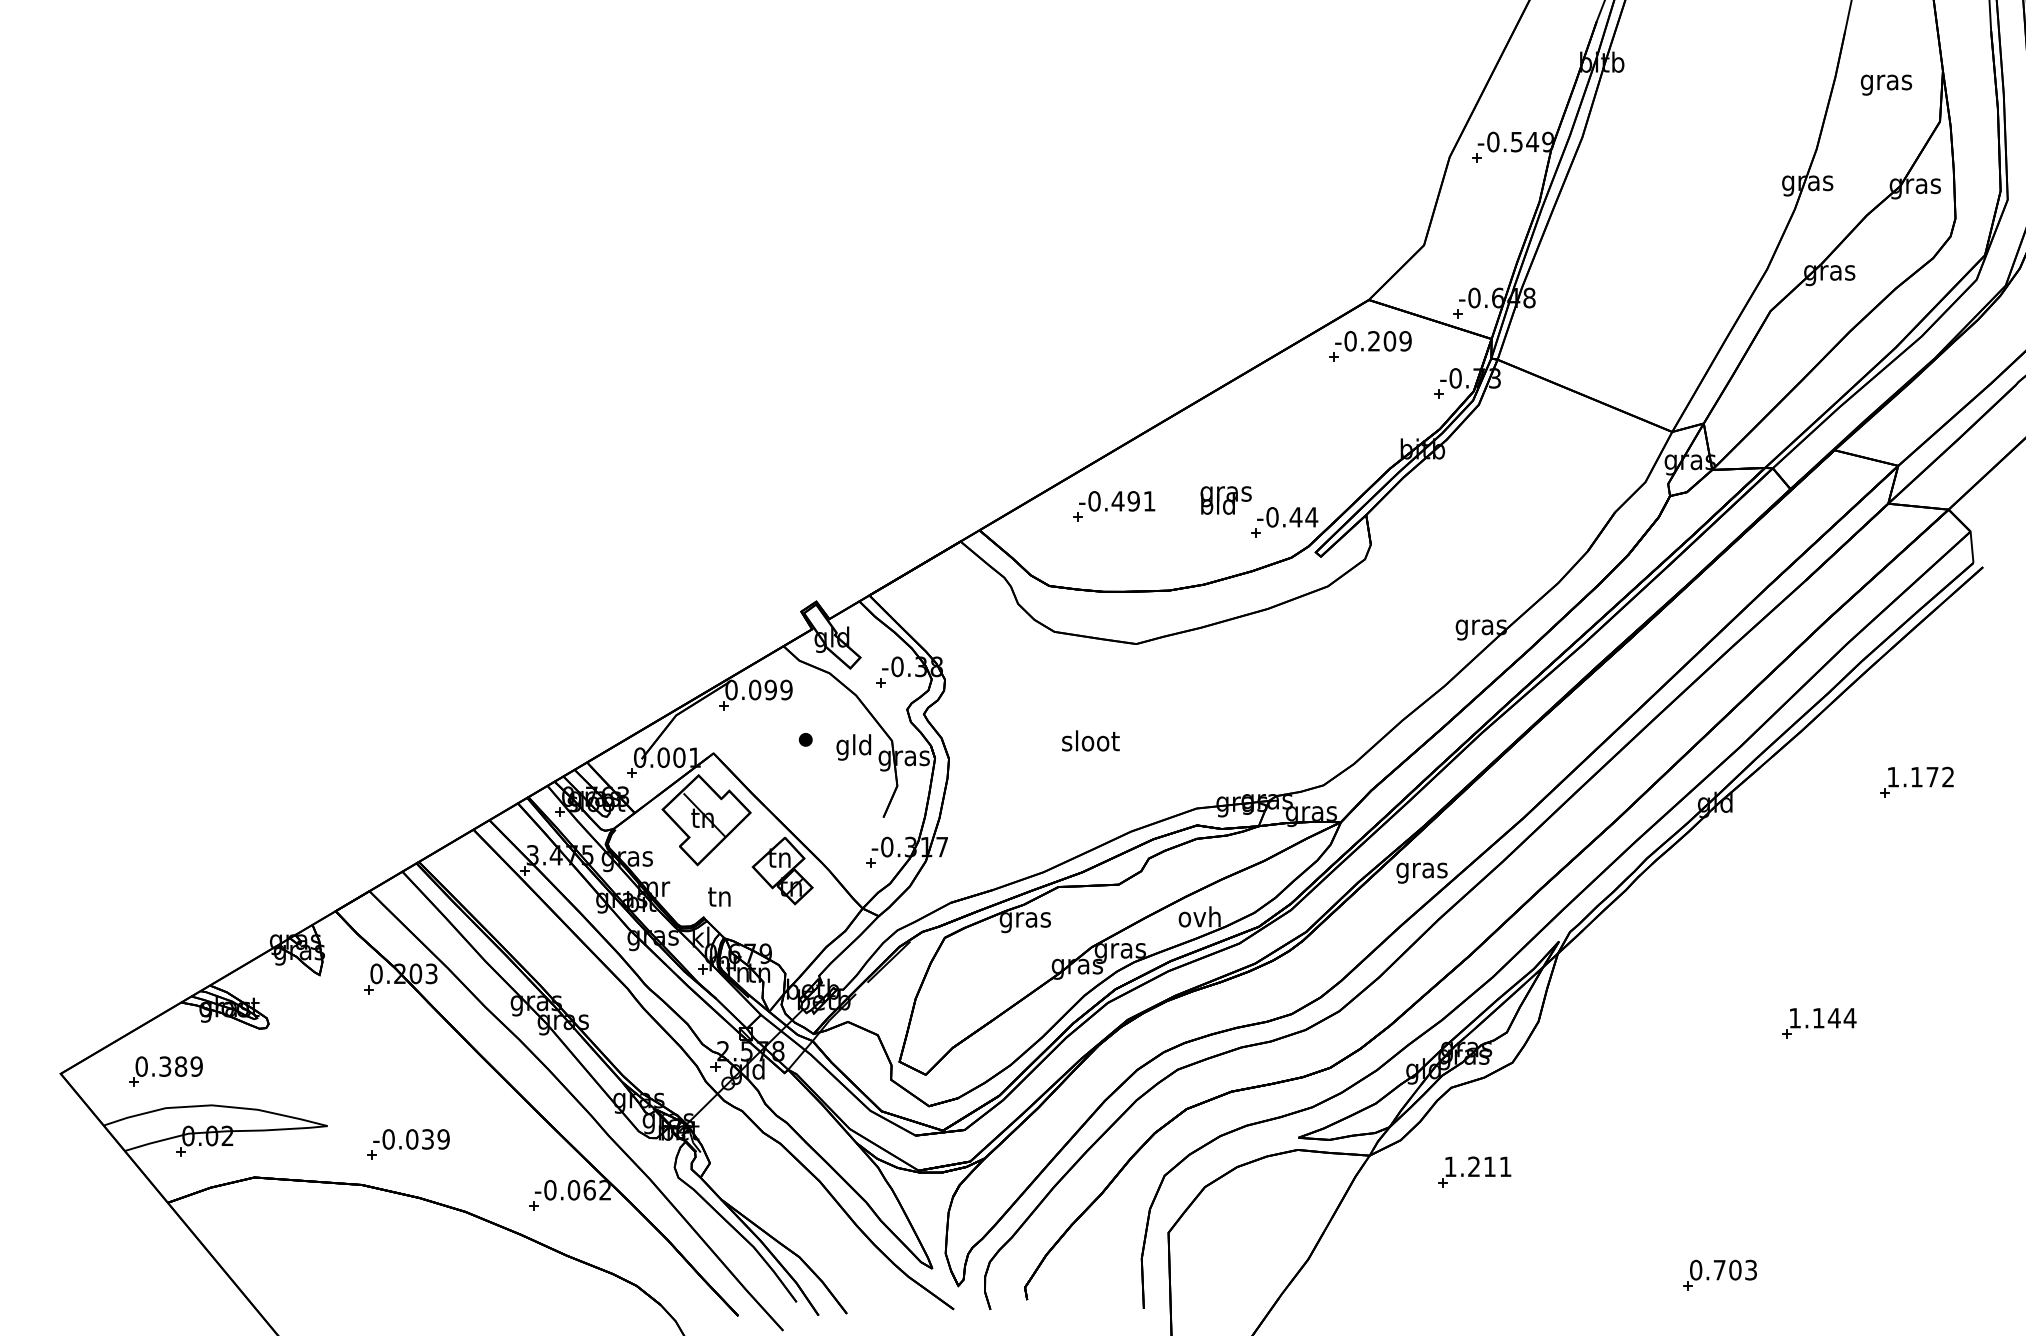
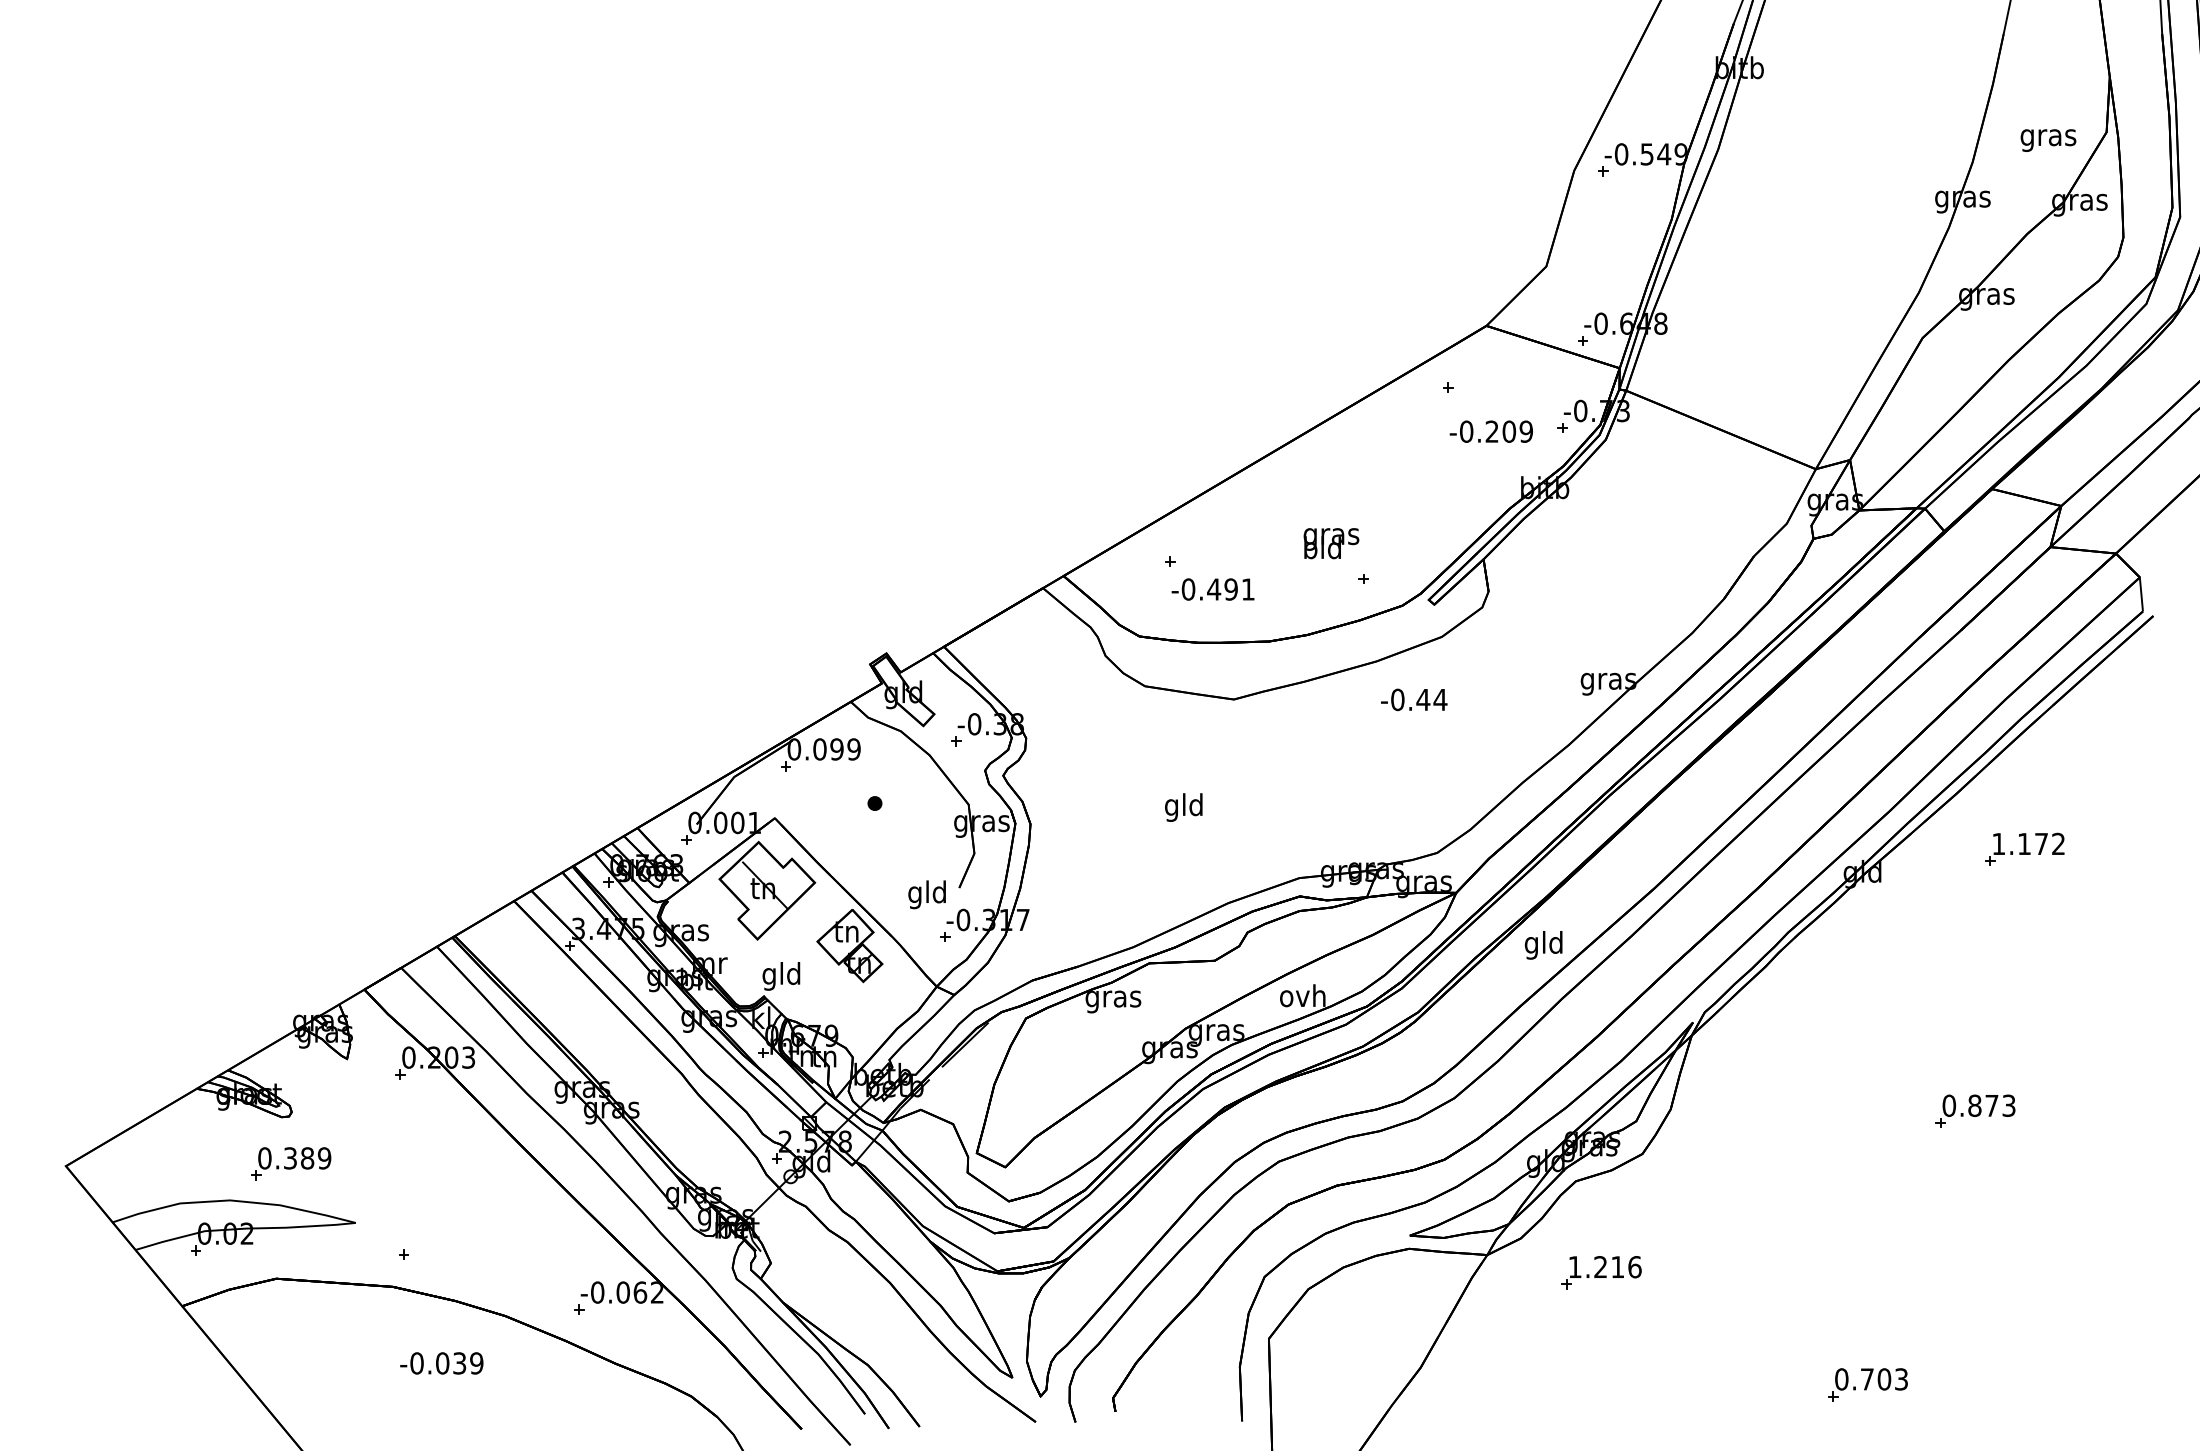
text: (1886, 85) -> (2048, 140), moved
text: (1372, 341) -> (1490, 431), moved
text: (1116, 501) -> (1212, 589), moved
text: (1287, 516) -> (1414, 699), moved
text: (1090, 743) -> (1184, 807), sloot -> gld
text: (853, 747) -> (926, 894), moved
part: (1916, 781) -> (2024, 848), moved
text: (1421, 870) -> (1543, 945), gras -> gld
text: (719, 899) -> (781, 976), tn -> gld
text: (1822, 1017) -> (1979, 1105), 1.144 -> 0.873
part: (166, 1071) -> (291, 1163), moved
text: (411, 1139) -> (441, 1363), moved
text: (1505, 1167) -> (1634, 1267), 1.211 -> 1.216

